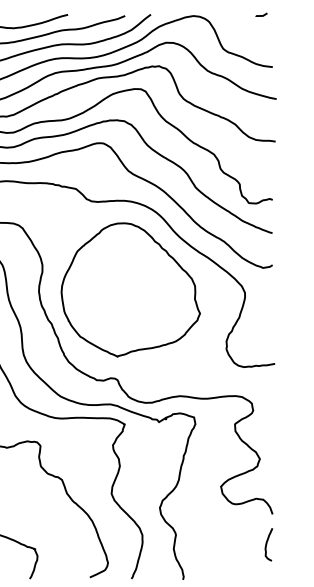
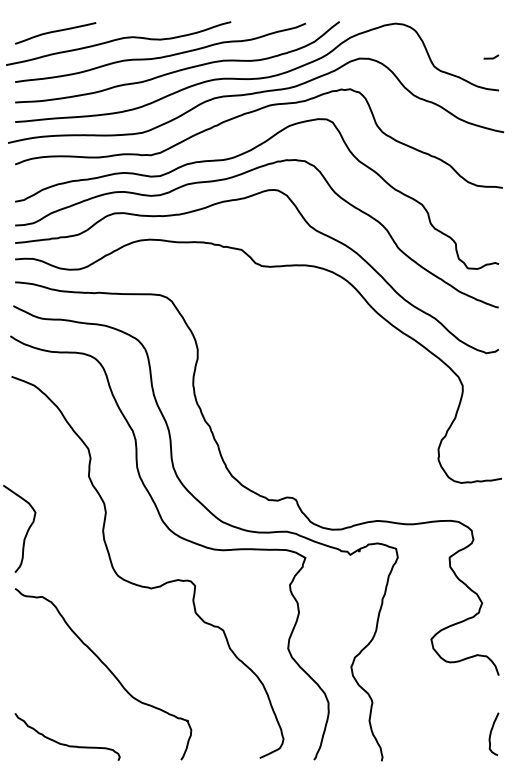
line: (261, 15) -> (491, 57), moved
part: (130, 289) -> (312, 381), removed
curve: (267, 544) -> (491, 734), moved

